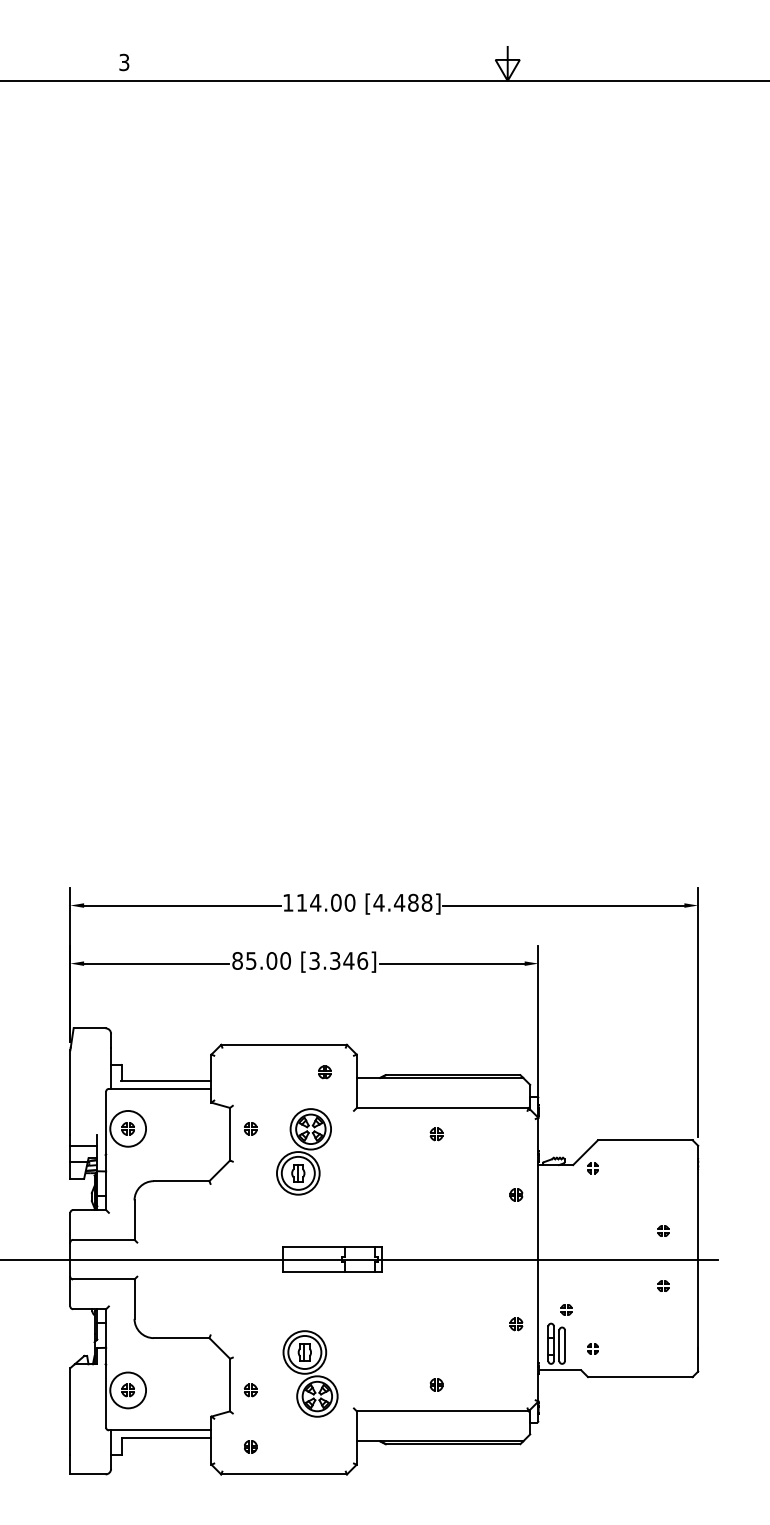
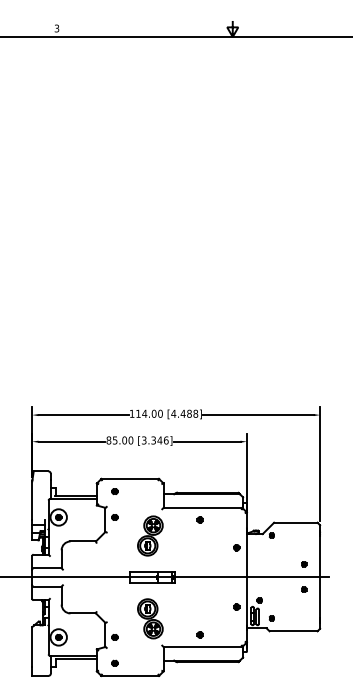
part: (323, 1072) -> (114, 491), moved
part: (304, 1150) -> (150, 535), moved
part: (310, 1373) -> (150, 618), moved

